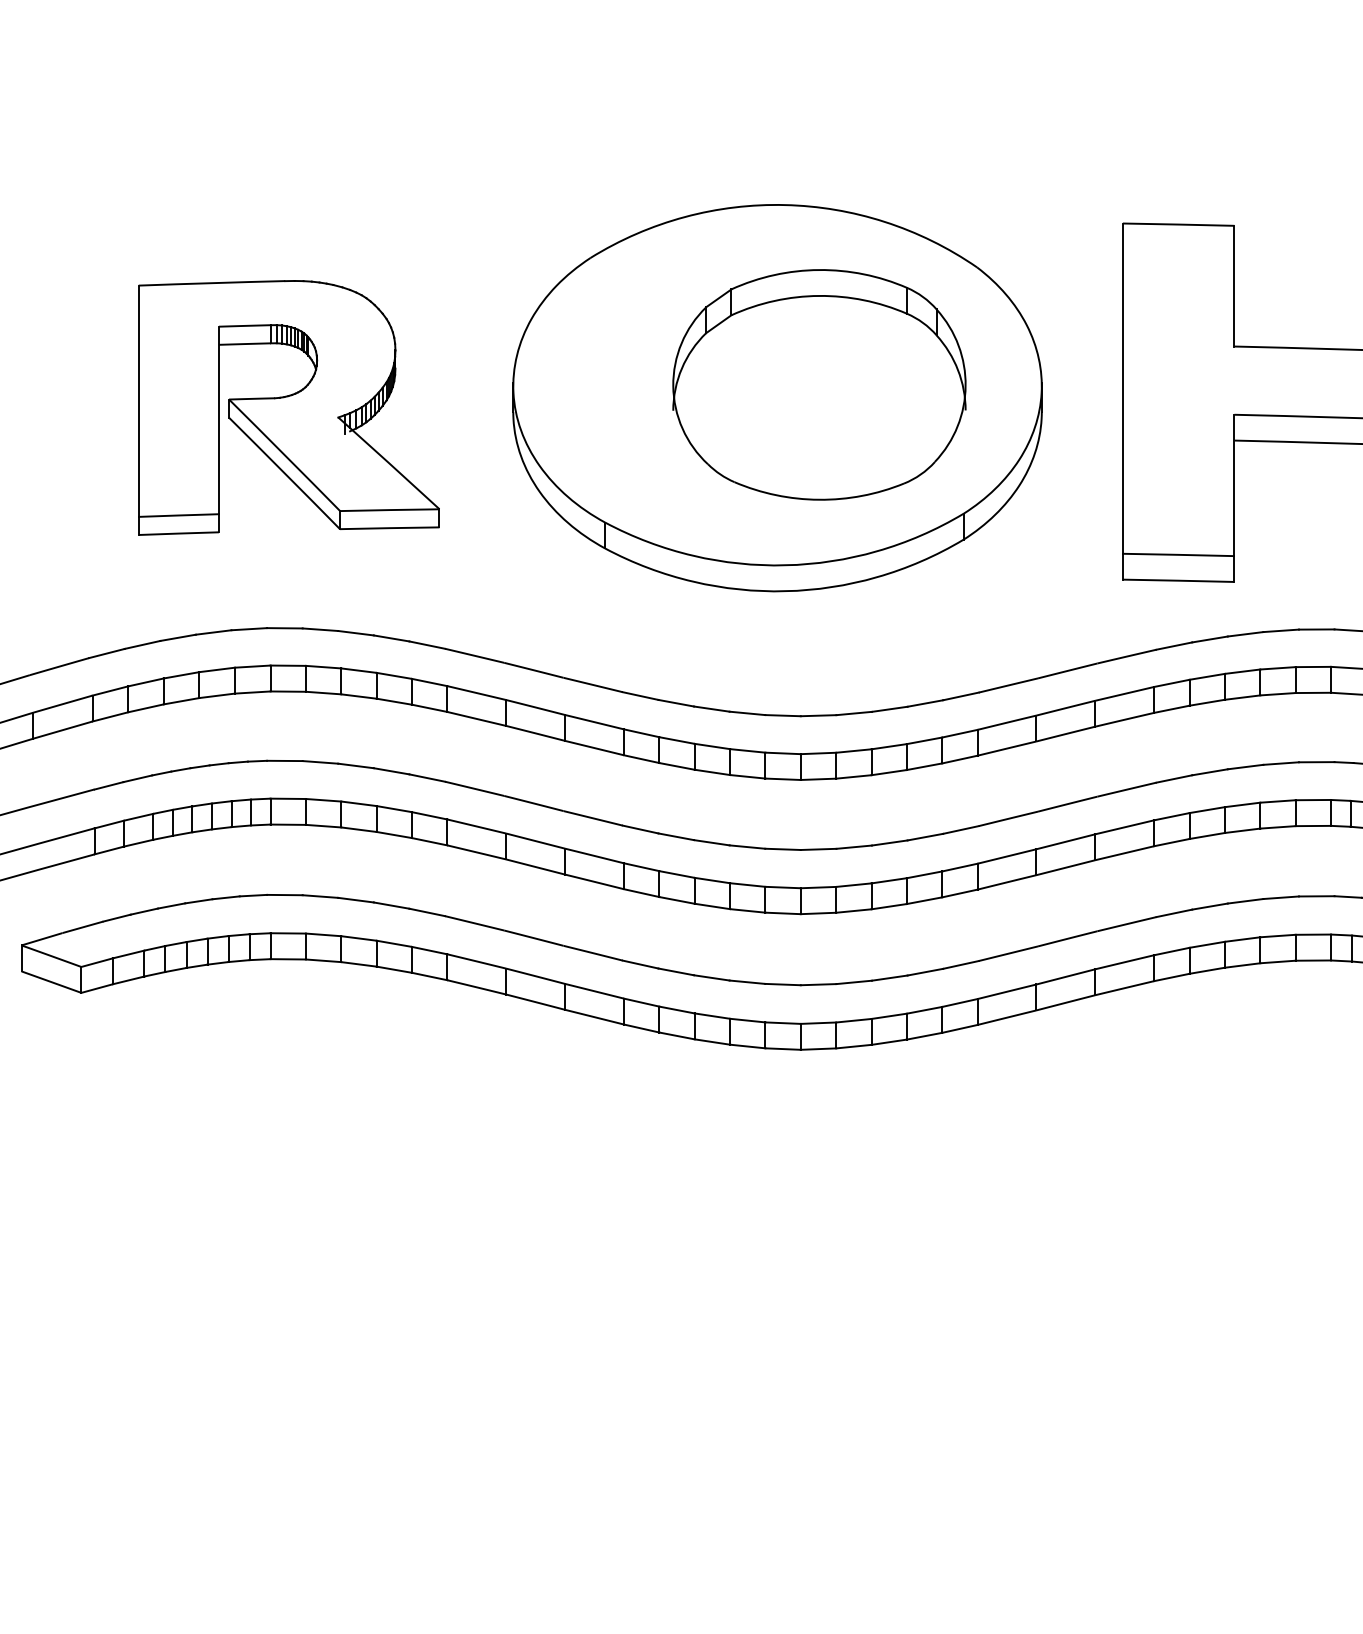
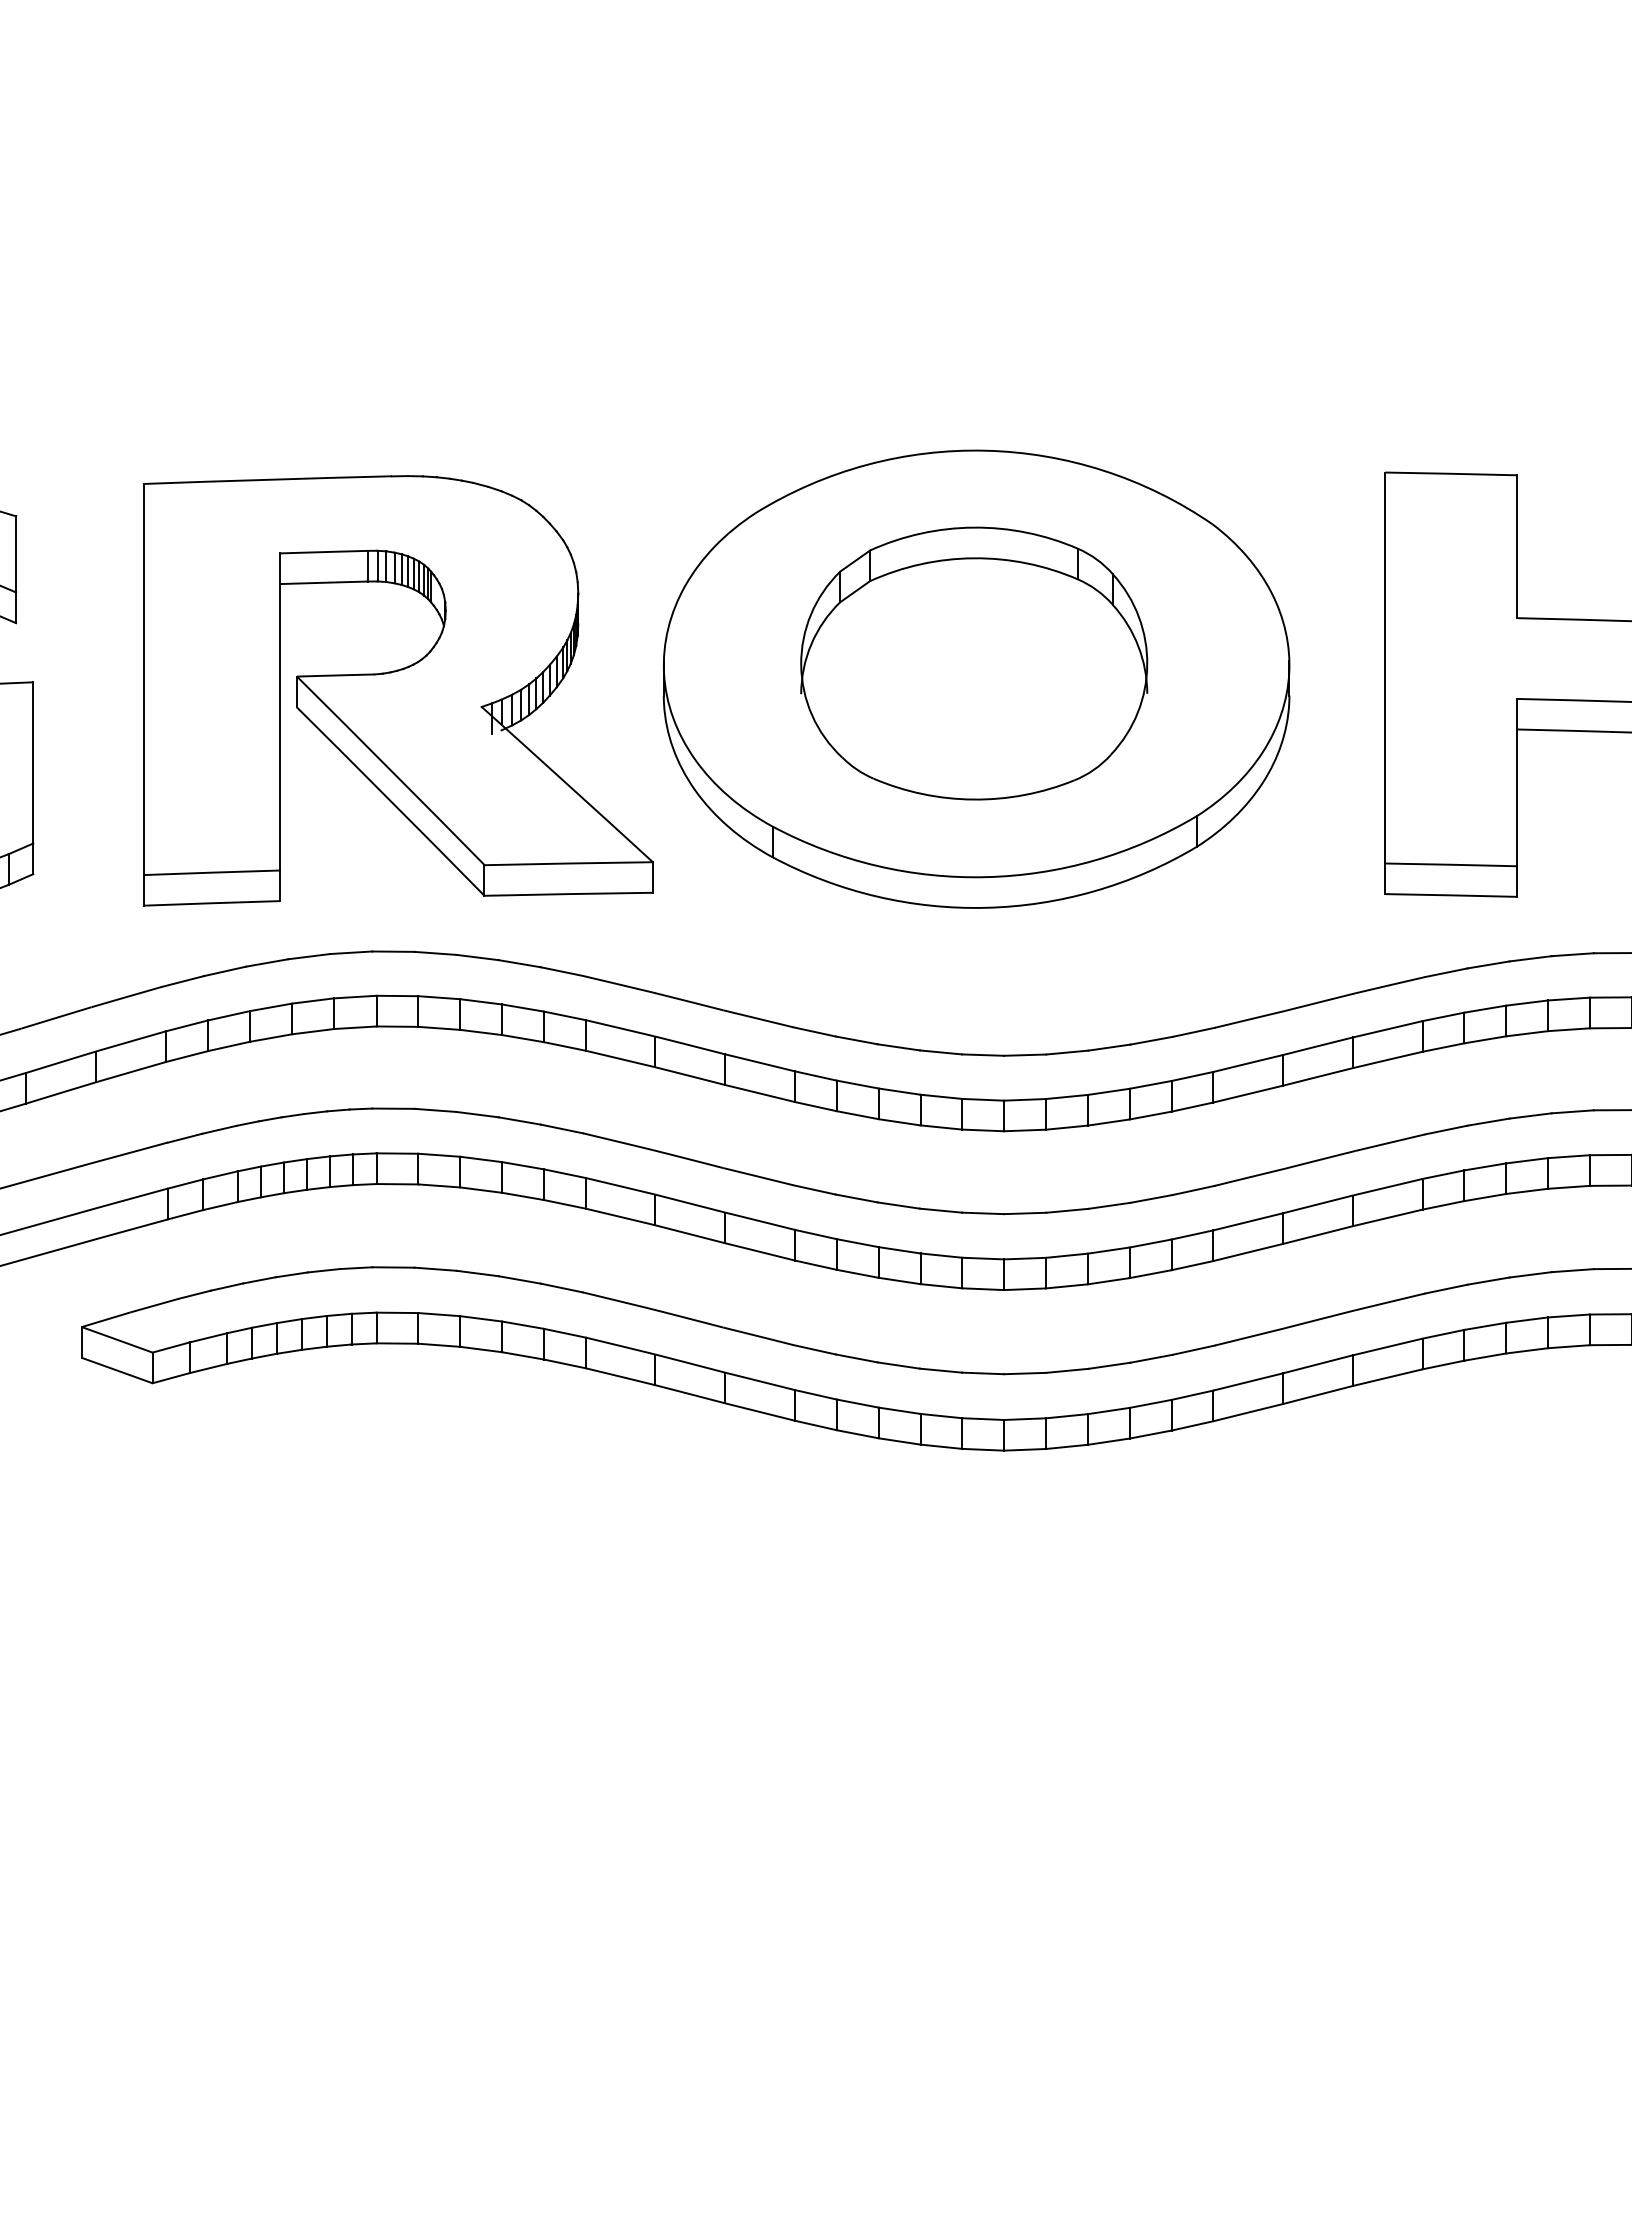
part: (819, 384) -> (974, 663), moved
part: (289, 407) -> (398, 690), size x1.43

